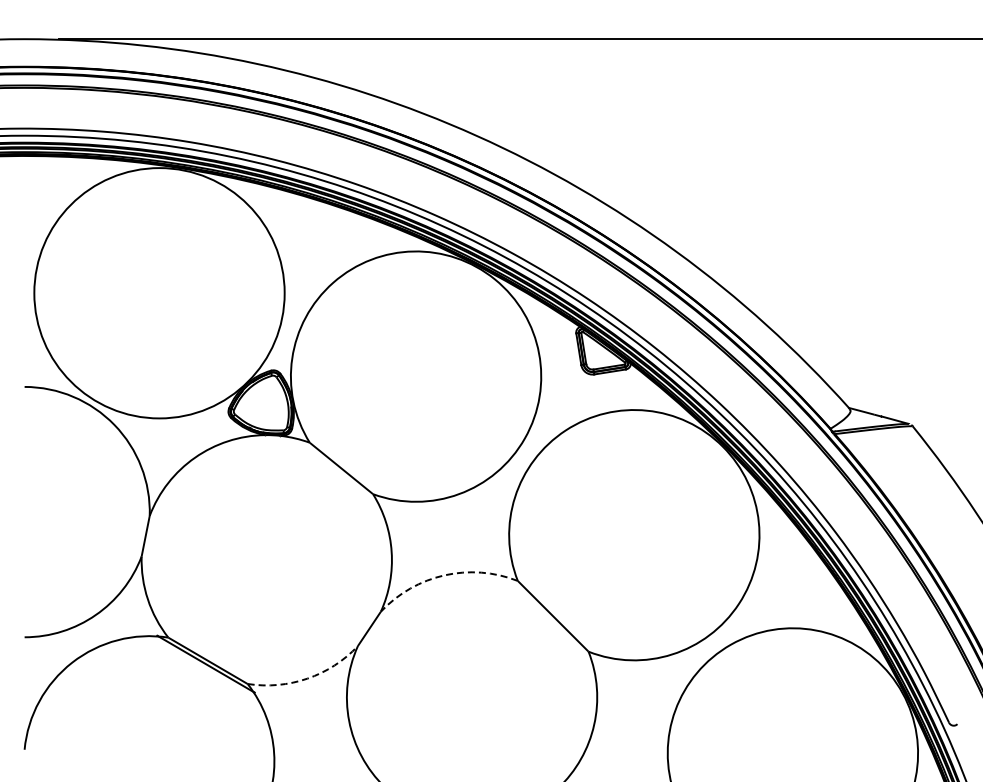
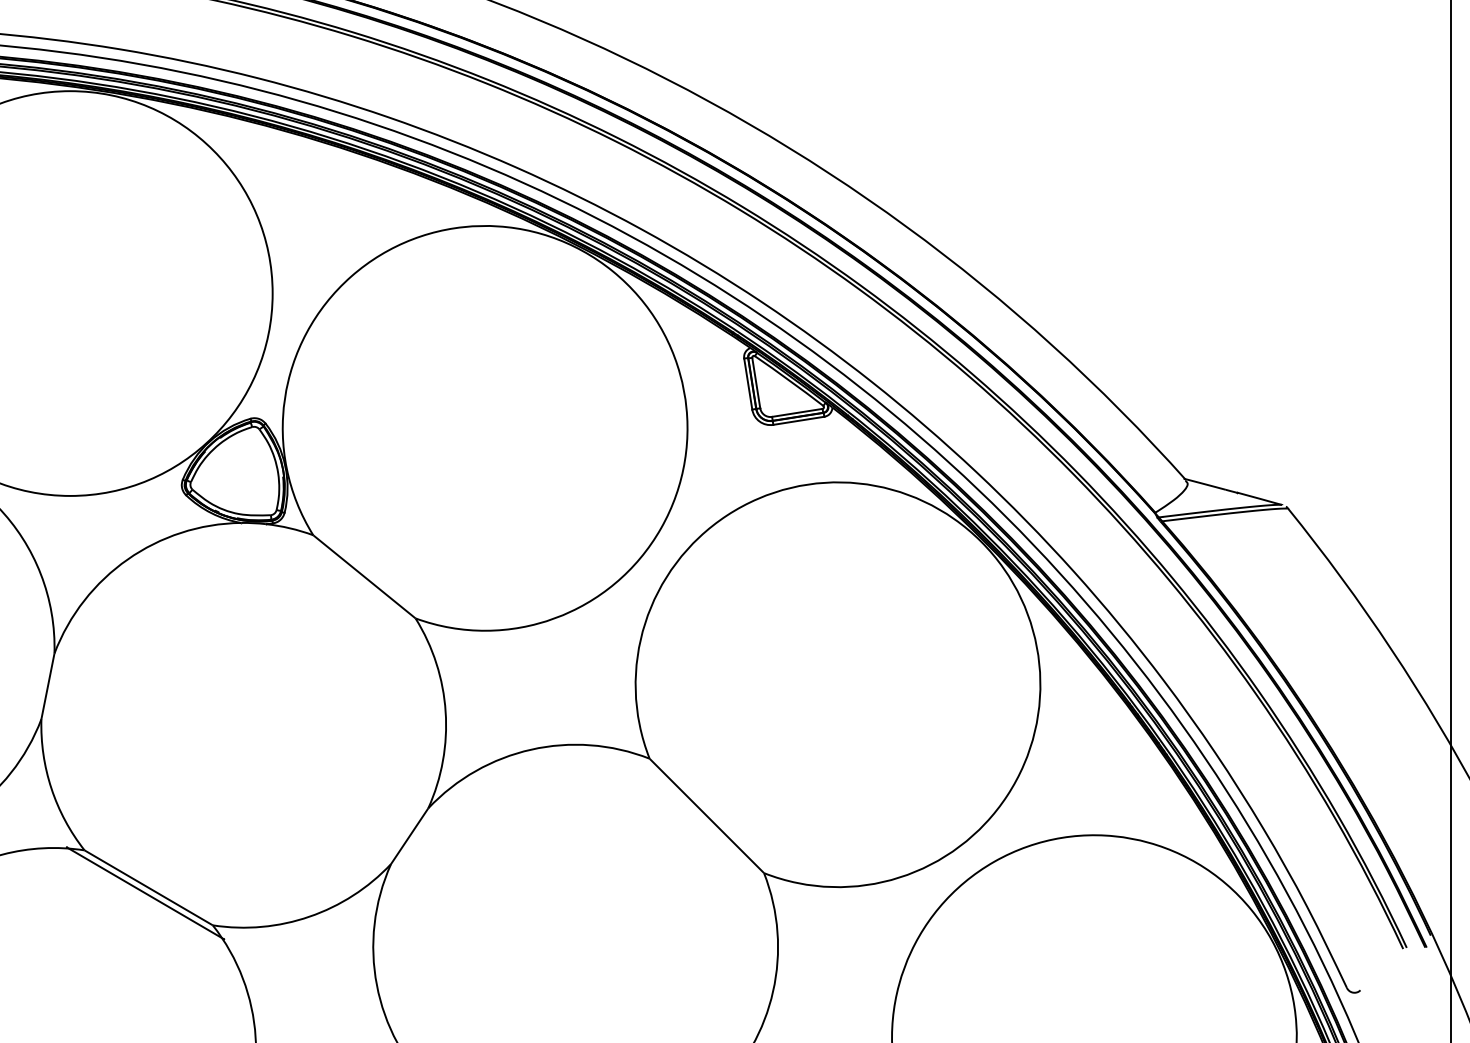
arc: (444, 575) -> (531, 749), dashed -> solid
arc: (307, 678) -> (309, 916), dashed -> solid

